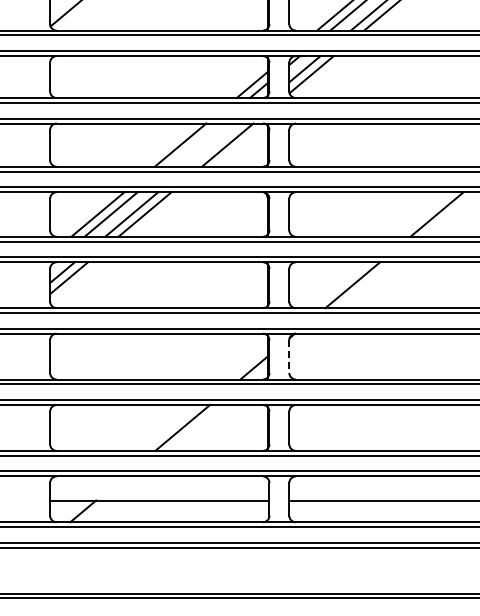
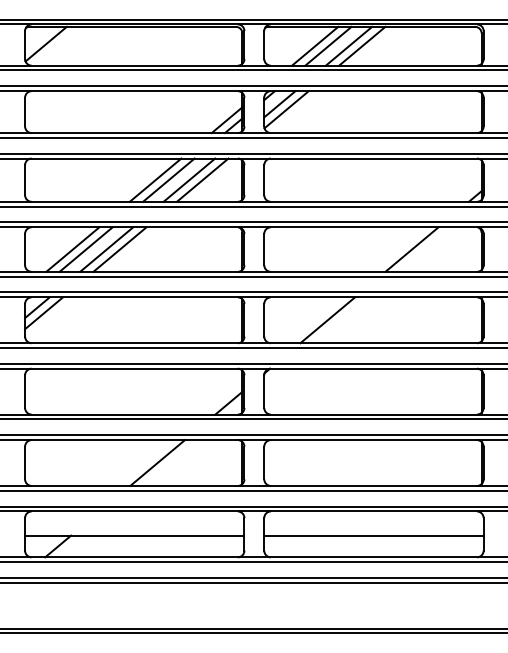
line: (193, 144) -> (168, 179), added
line: (214, 144) -> (189, 179), added
line: (289, 357) -> (264, 392), dashed -> solid

